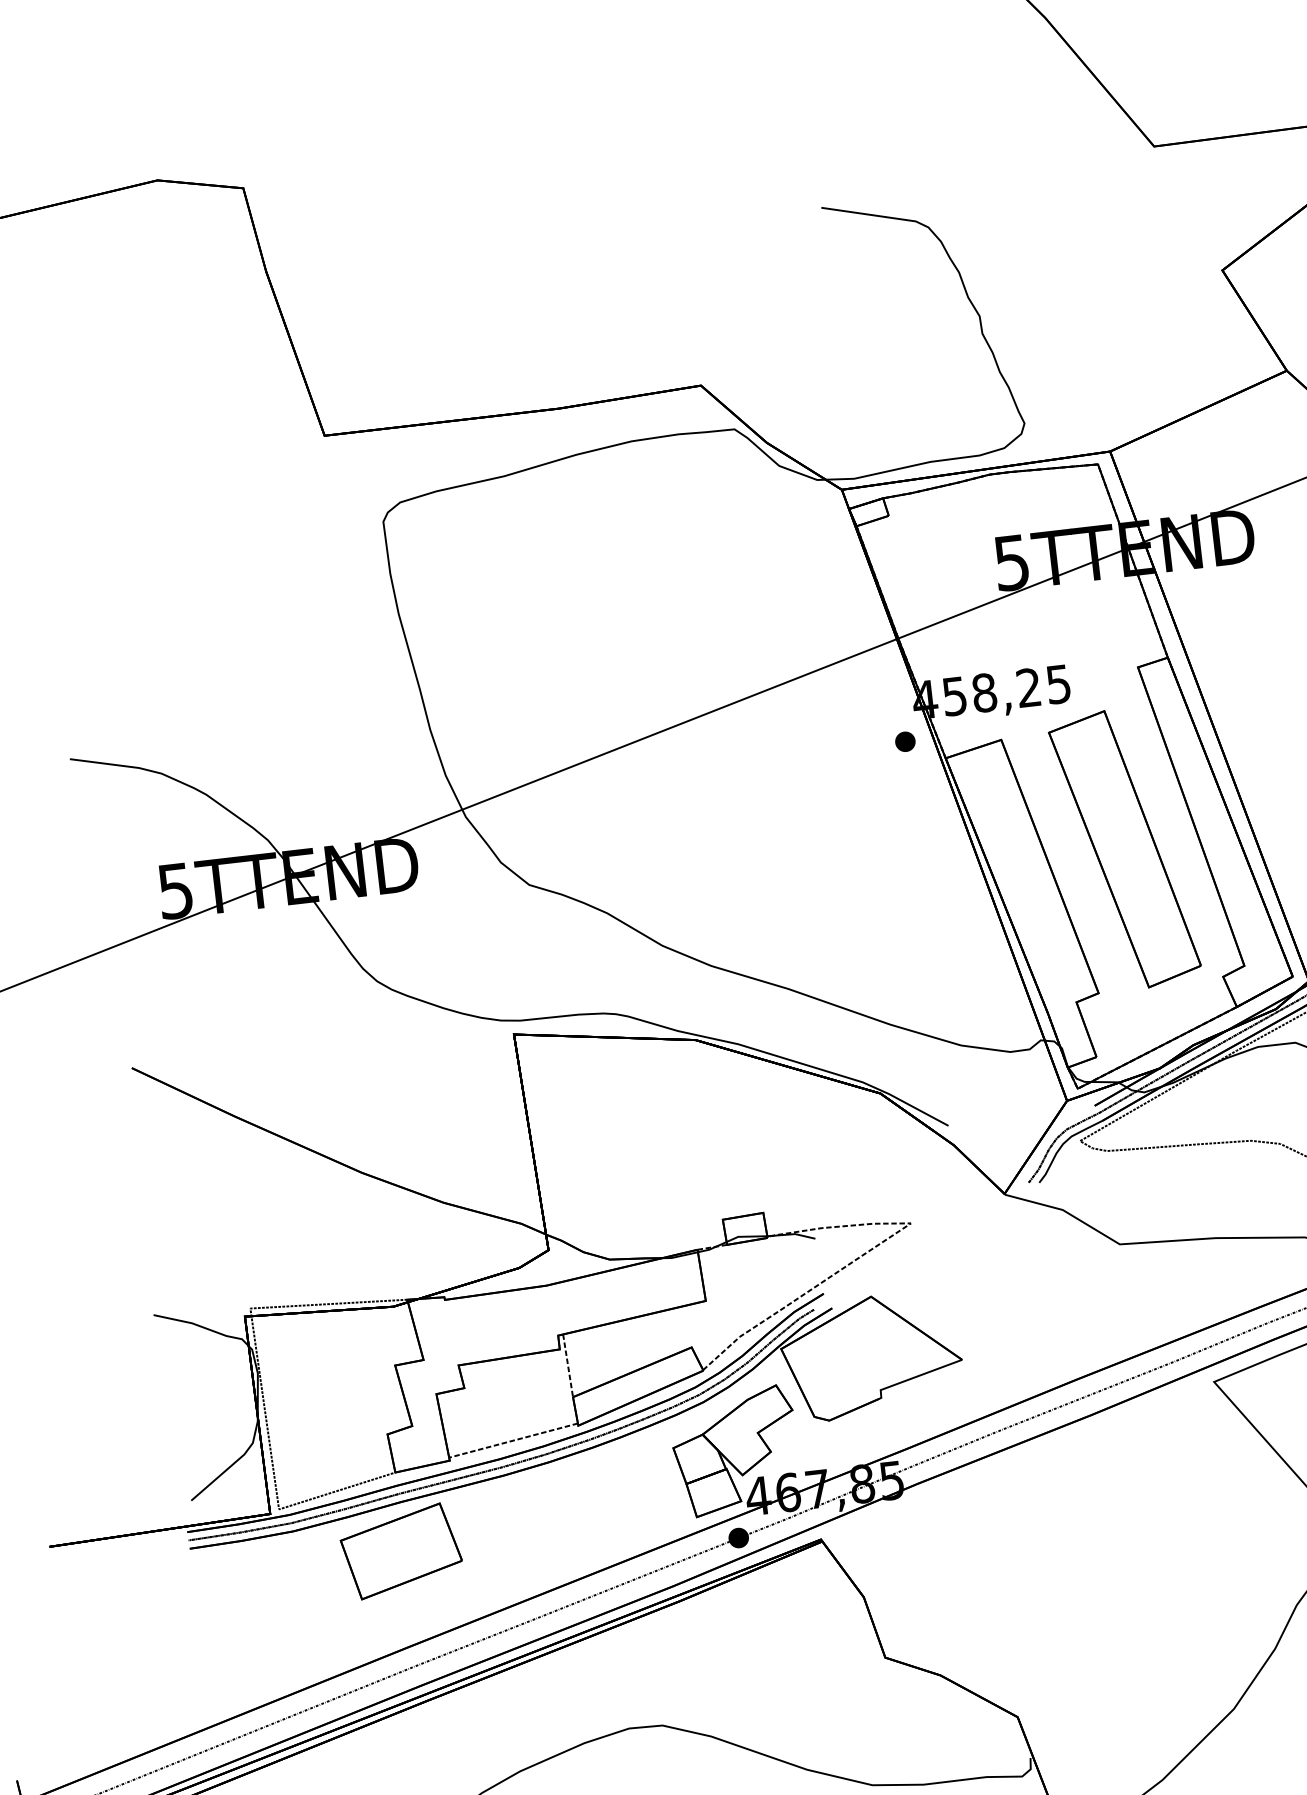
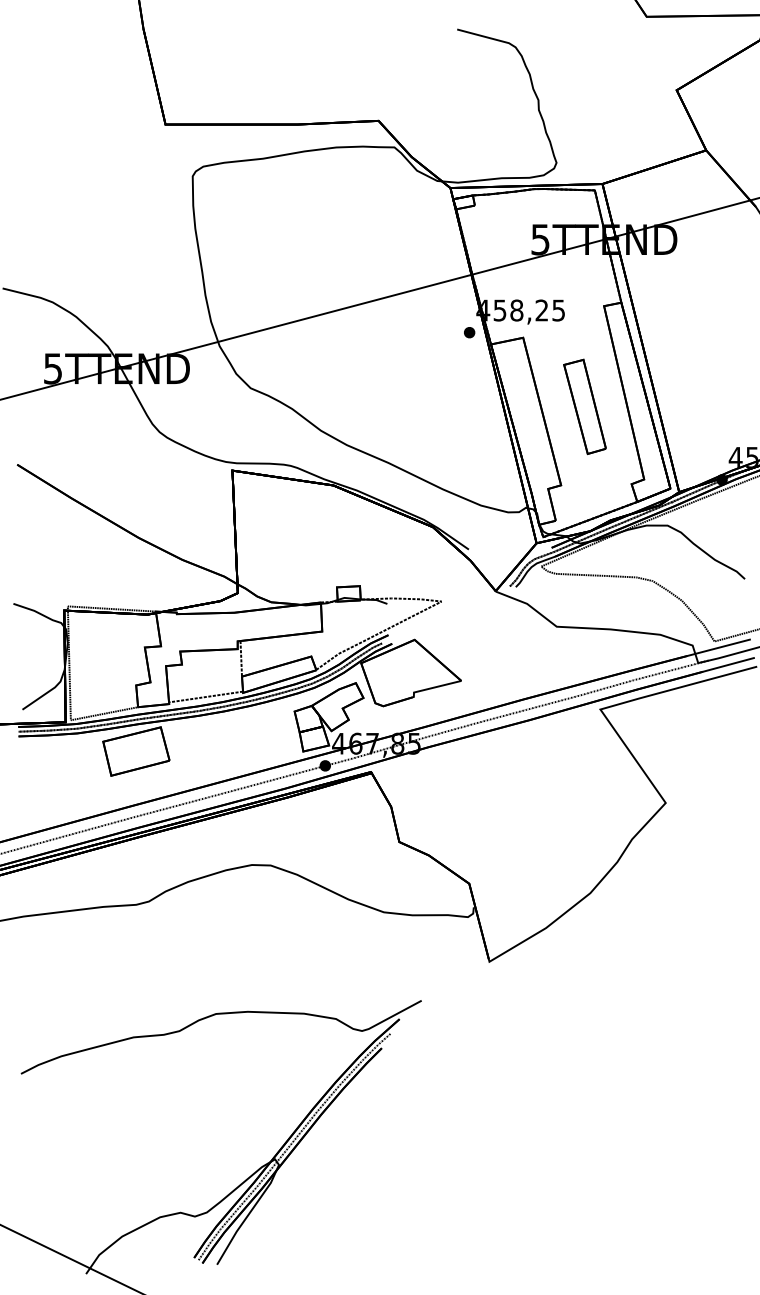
part: (1123, 848) -> (584, 406), size x0.6

